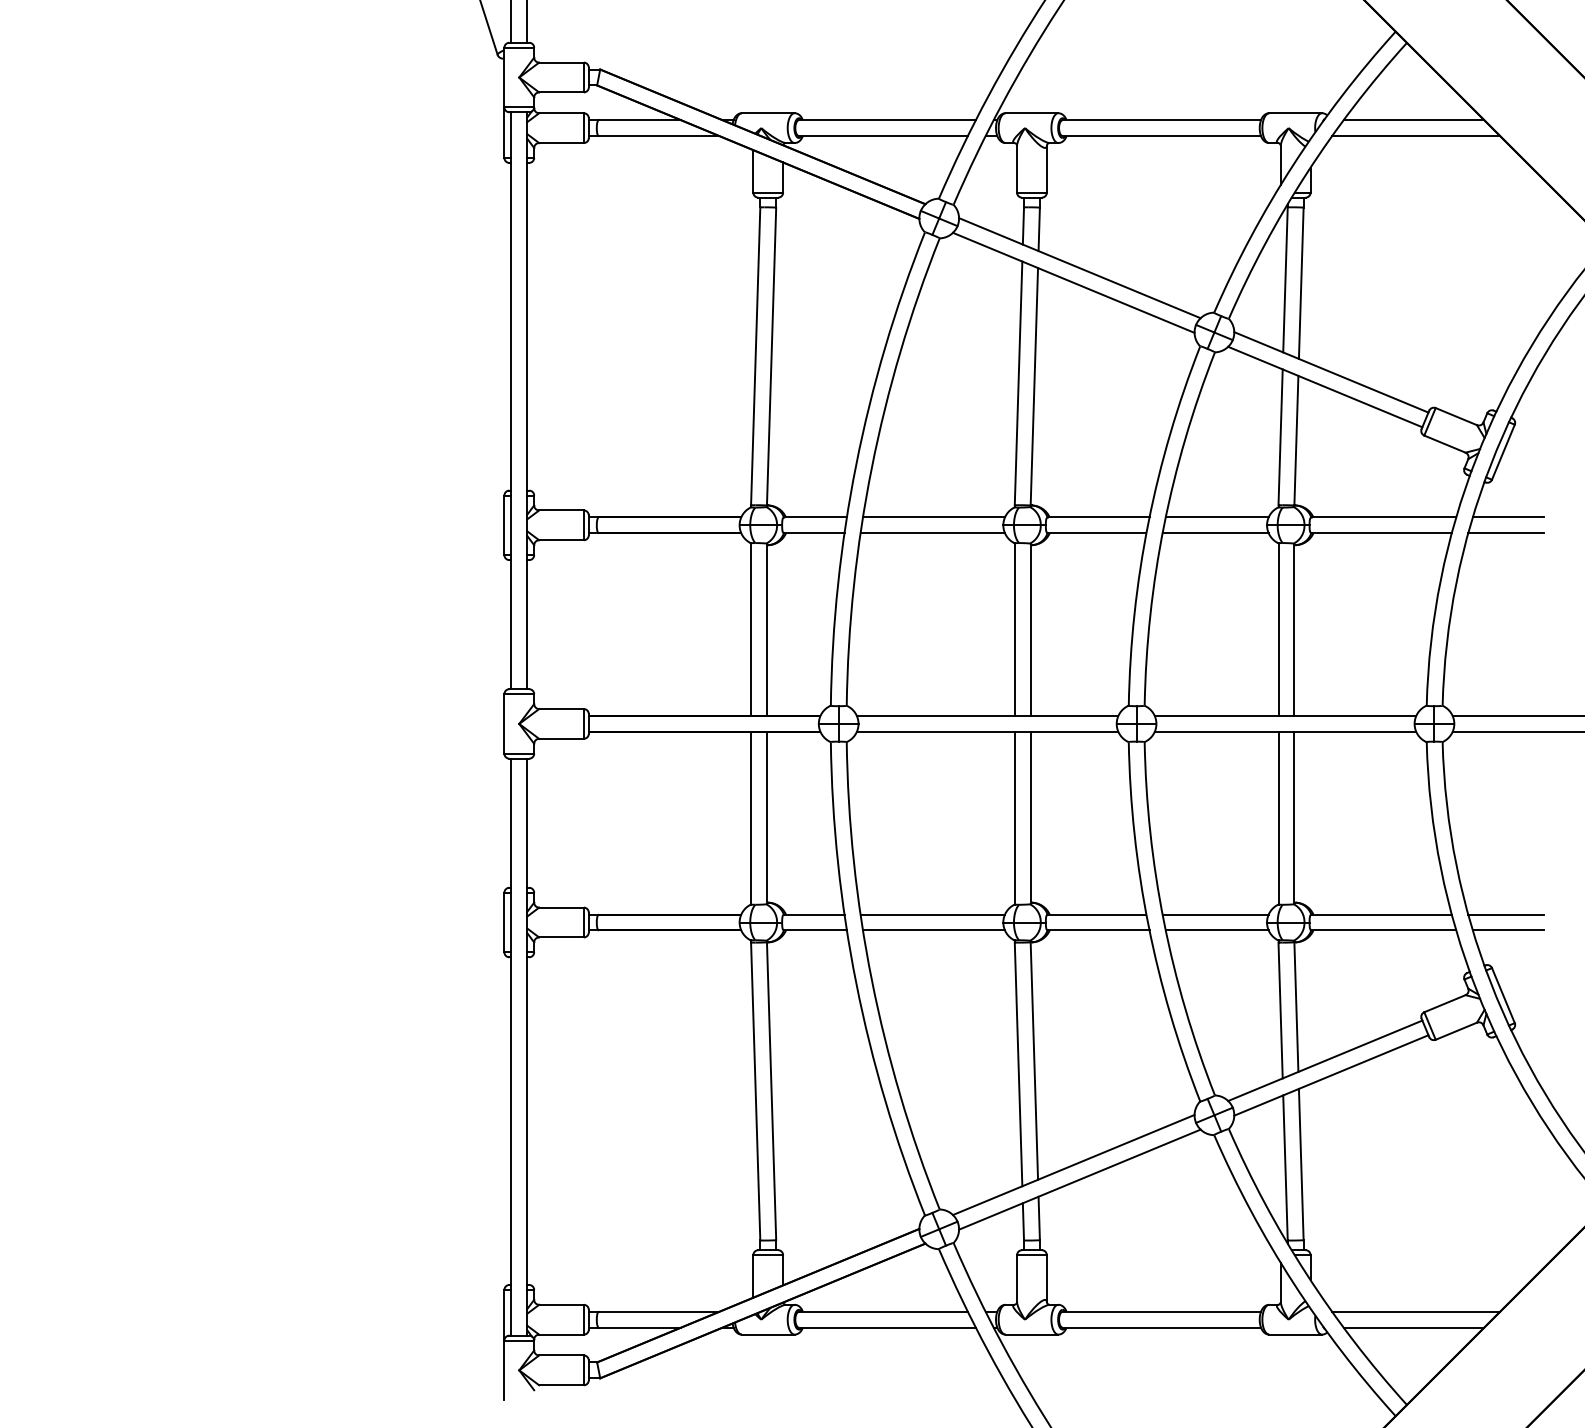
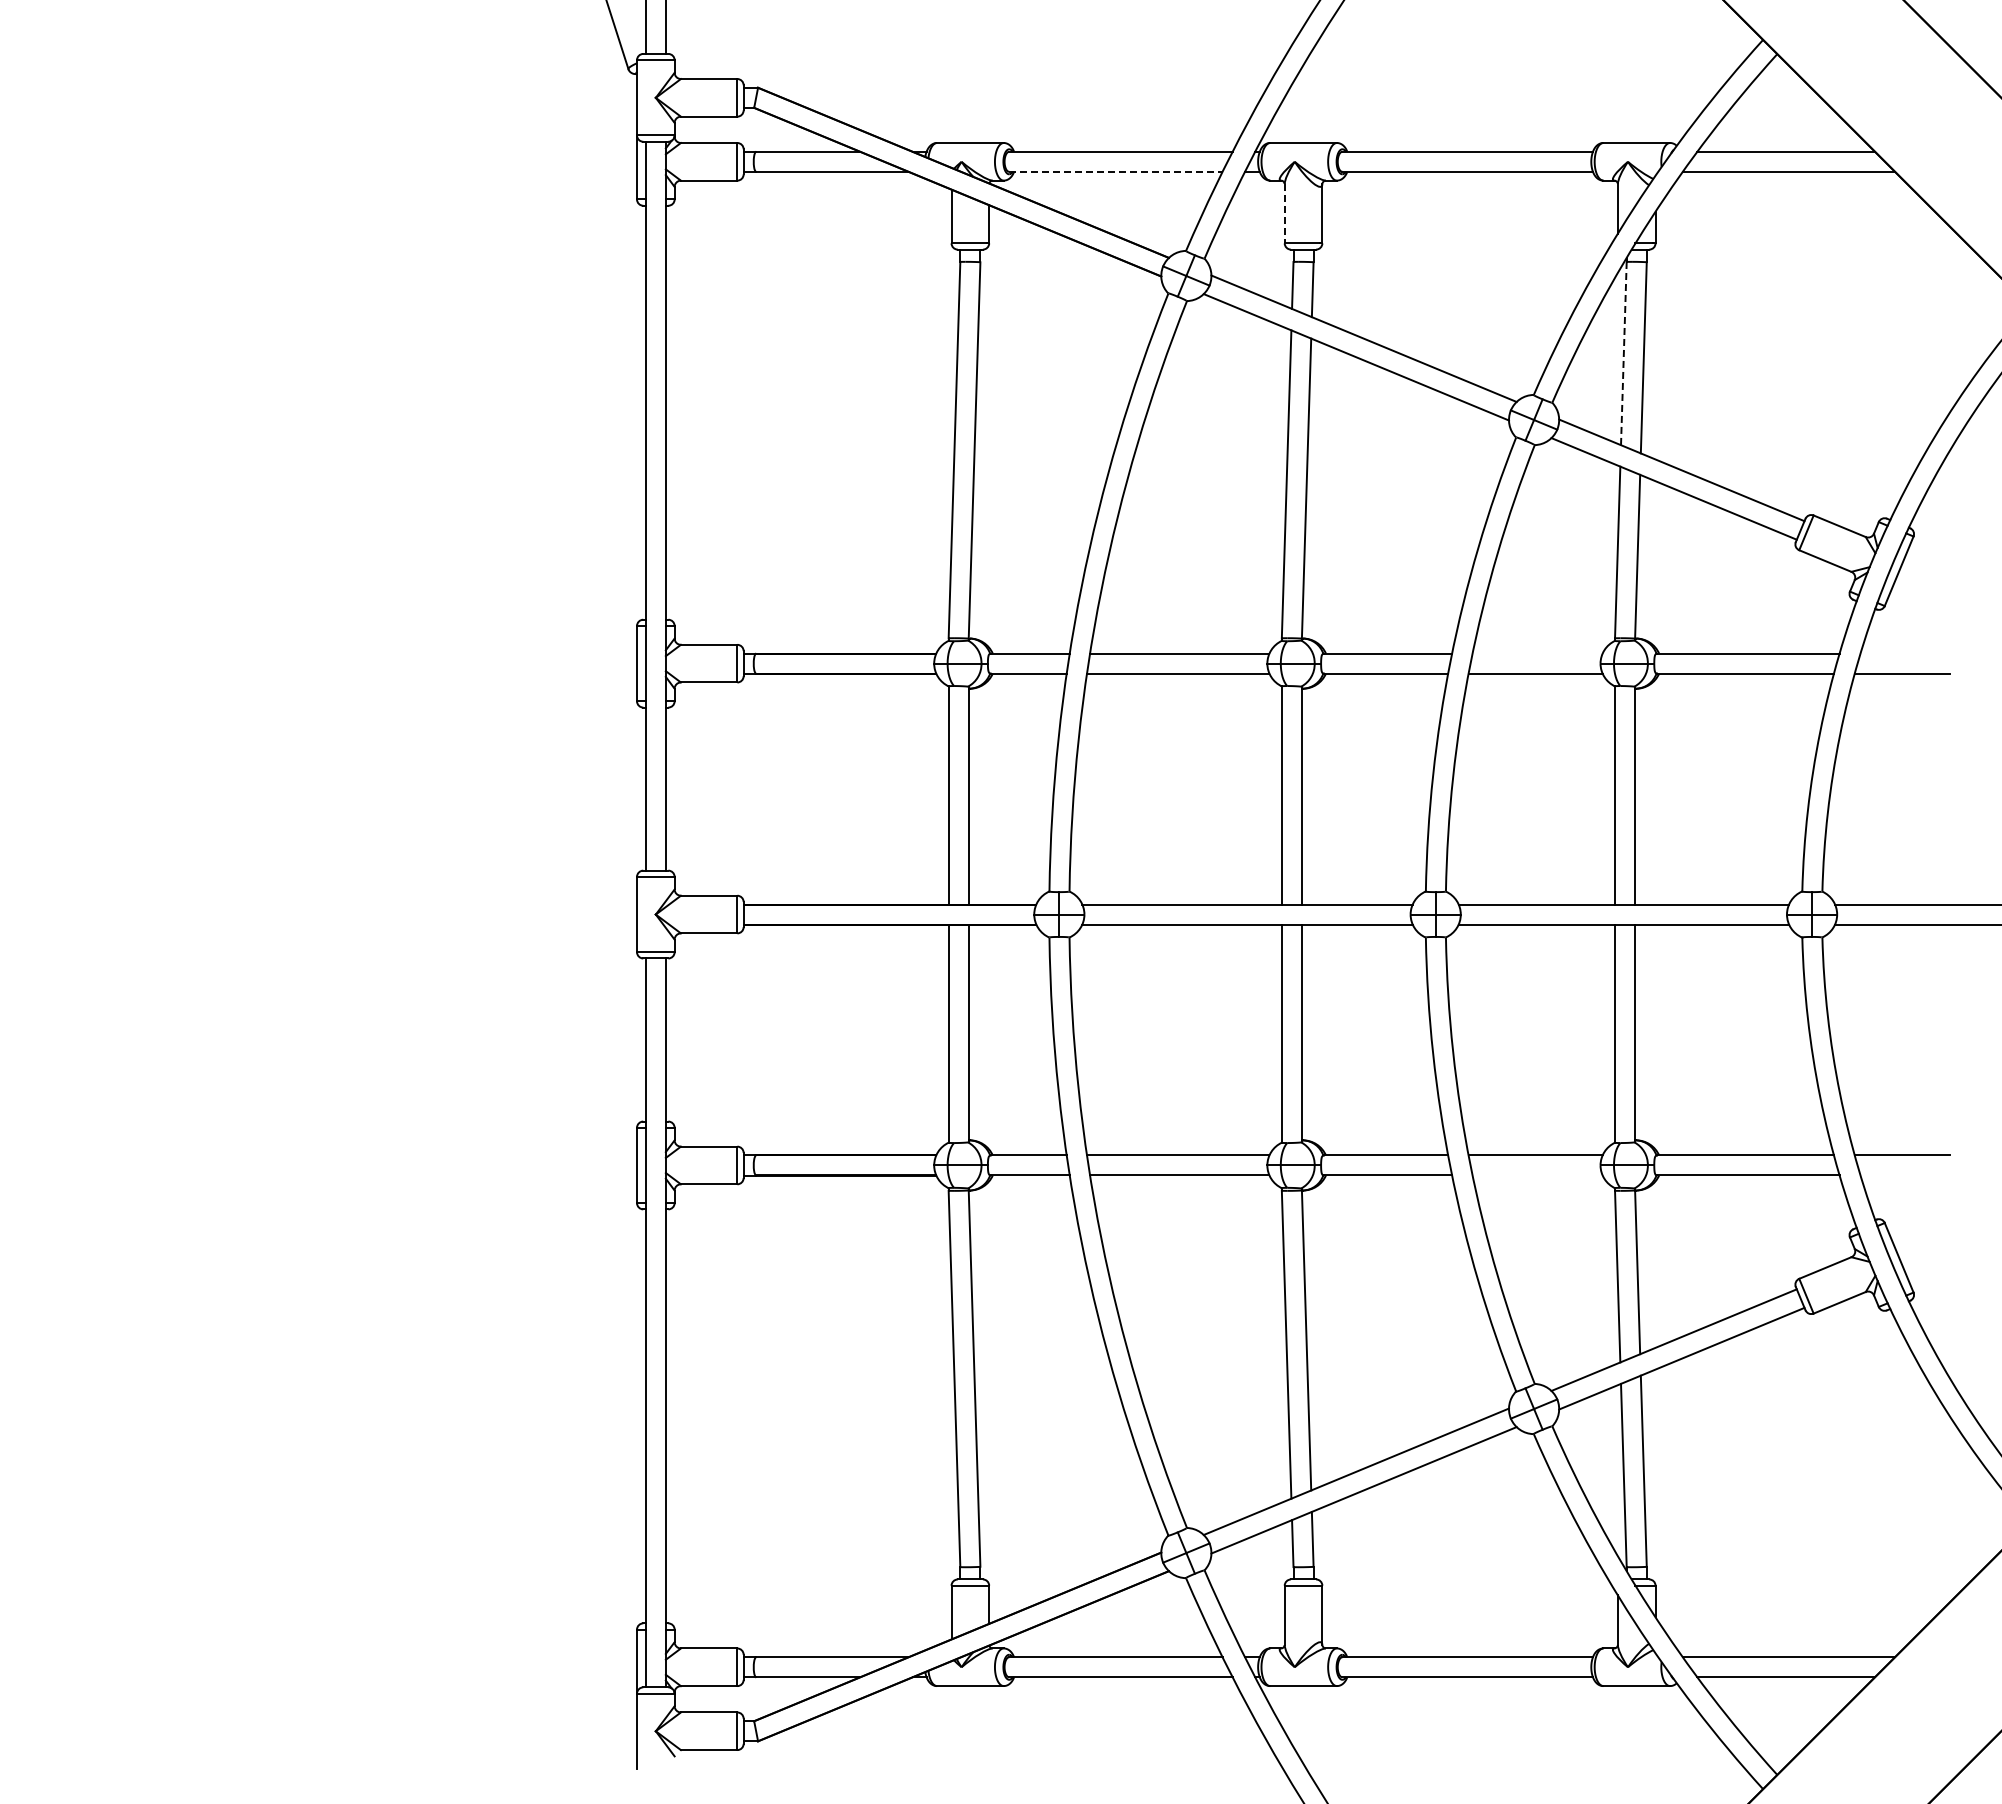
line: (883, 135) -> (1115, 171), solid -> dashed
line: (1016, 169) -> (1284, 213), solid -> dashed
line: (1285, 279) -> (1623, 353), solid -> dashed
line: (1217, 517) -> (1537, 653), removed
line: (1508, 517) -> (1905, 653), removed
line: (1217, 930) -> (1537, 1175), removed
line: (1508, 930) -> (1905, 1175), removed

